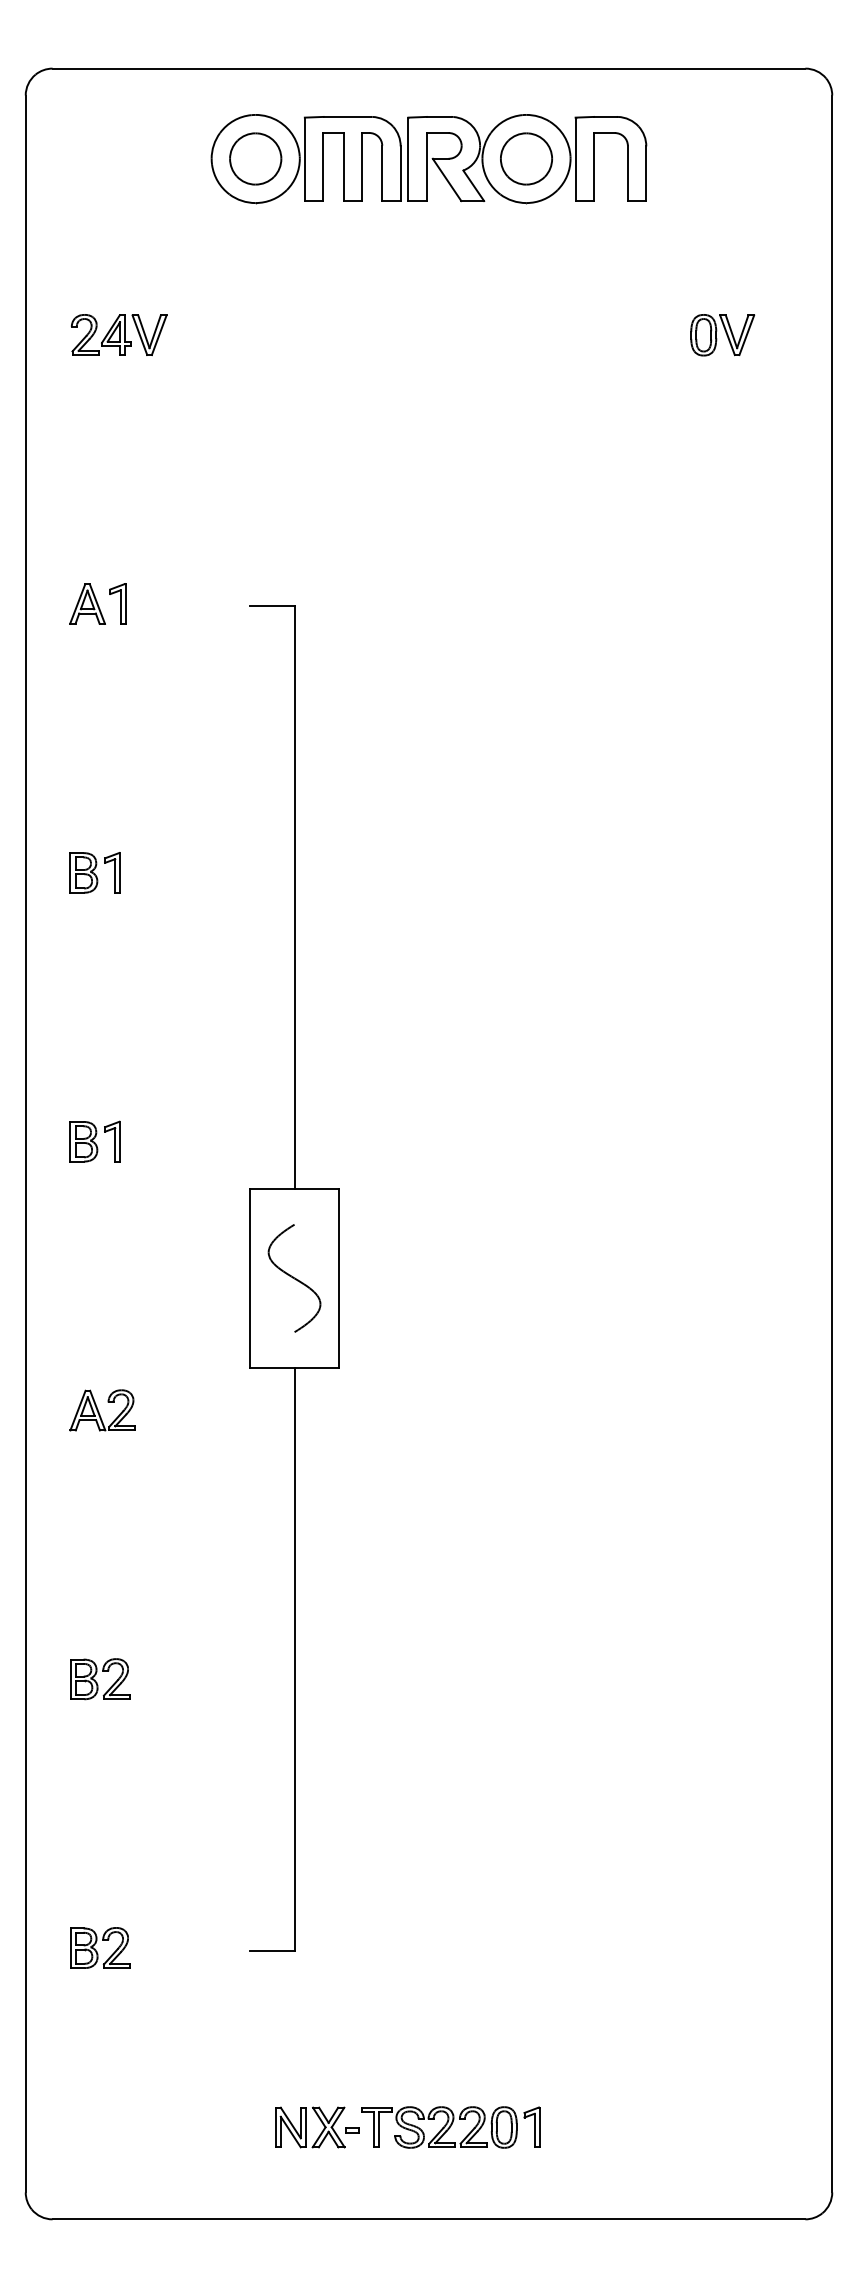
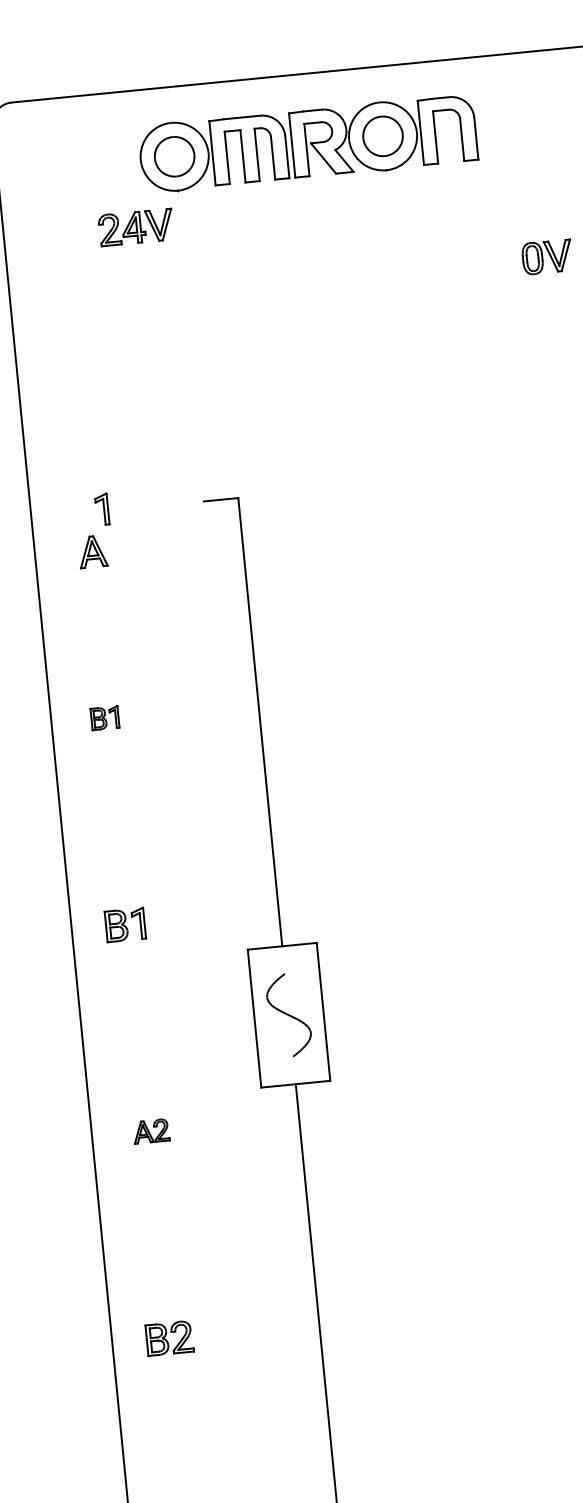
part: (118, 334) -> (135, 227), moved
part: (87, 603) -> (92, 551), moved
part: (94, 872) -> (104, 718), size x0.7
part: (102, 1410) -> (151, 1131), size x0.7

